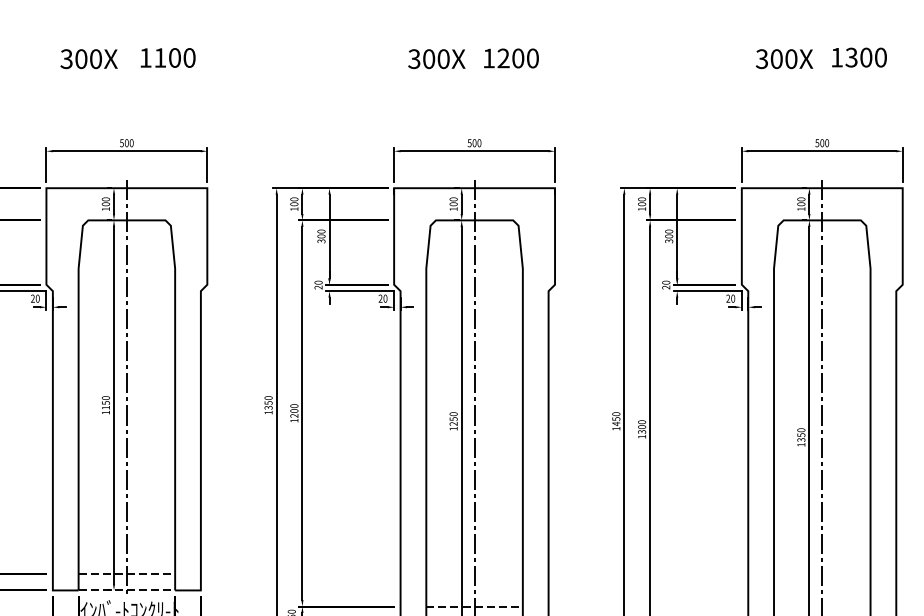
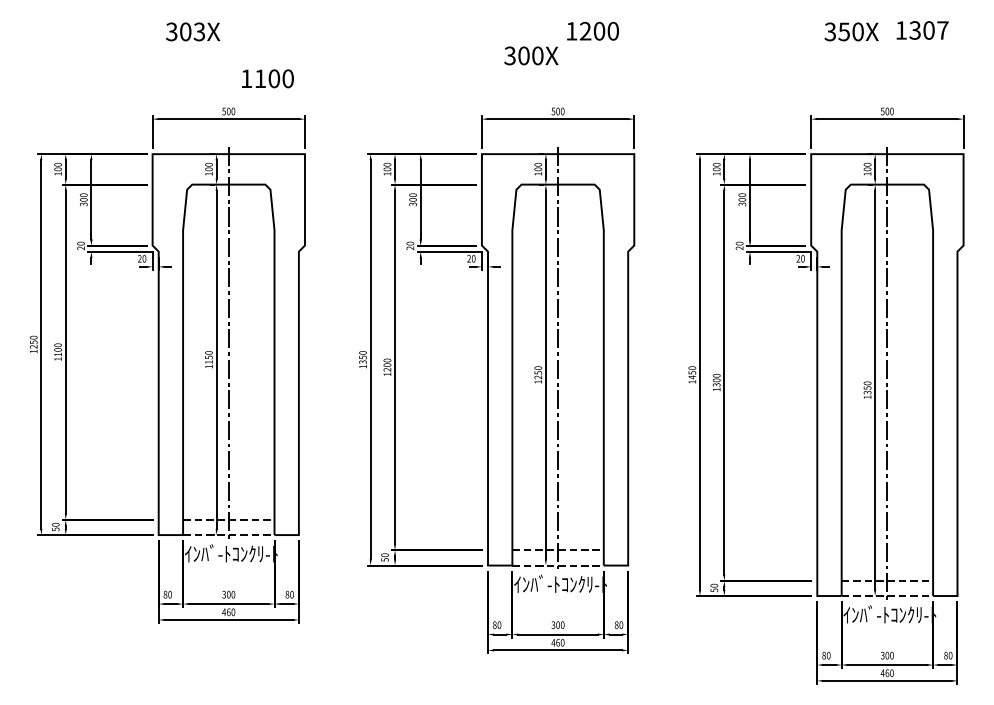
text: (167, 57) -> (267, 78), moved
text: (880, 57) -> (942, 30), 1300 -> 1307
text: (95, 58) -> (199, 31), 300X -> 303X
text: (436, 58) -> (531, 55), moved
text: (775, 58) -> (843, 31), 300X -> 350X

